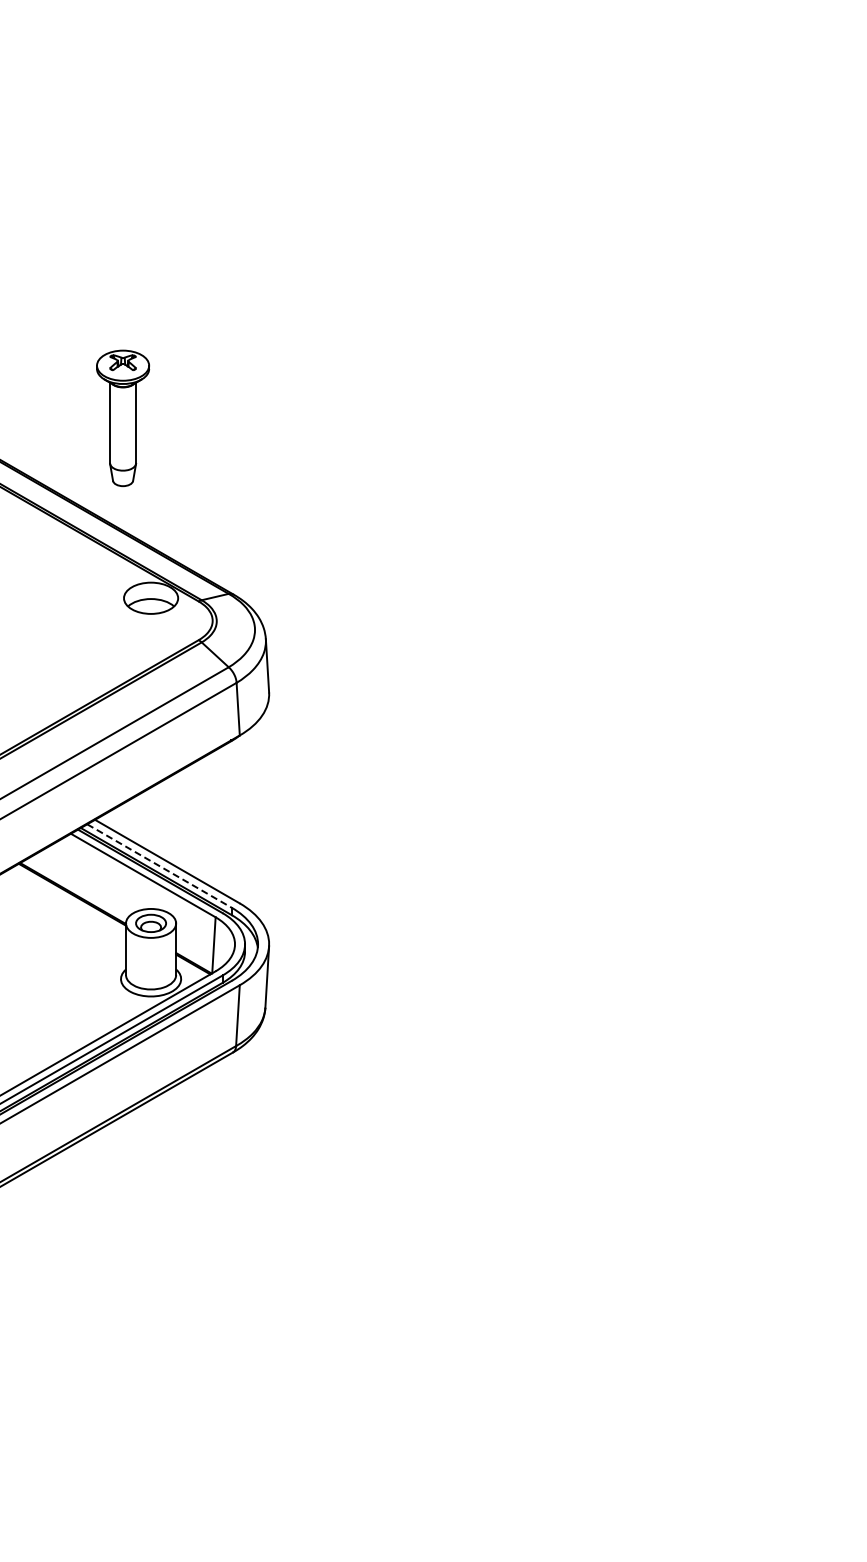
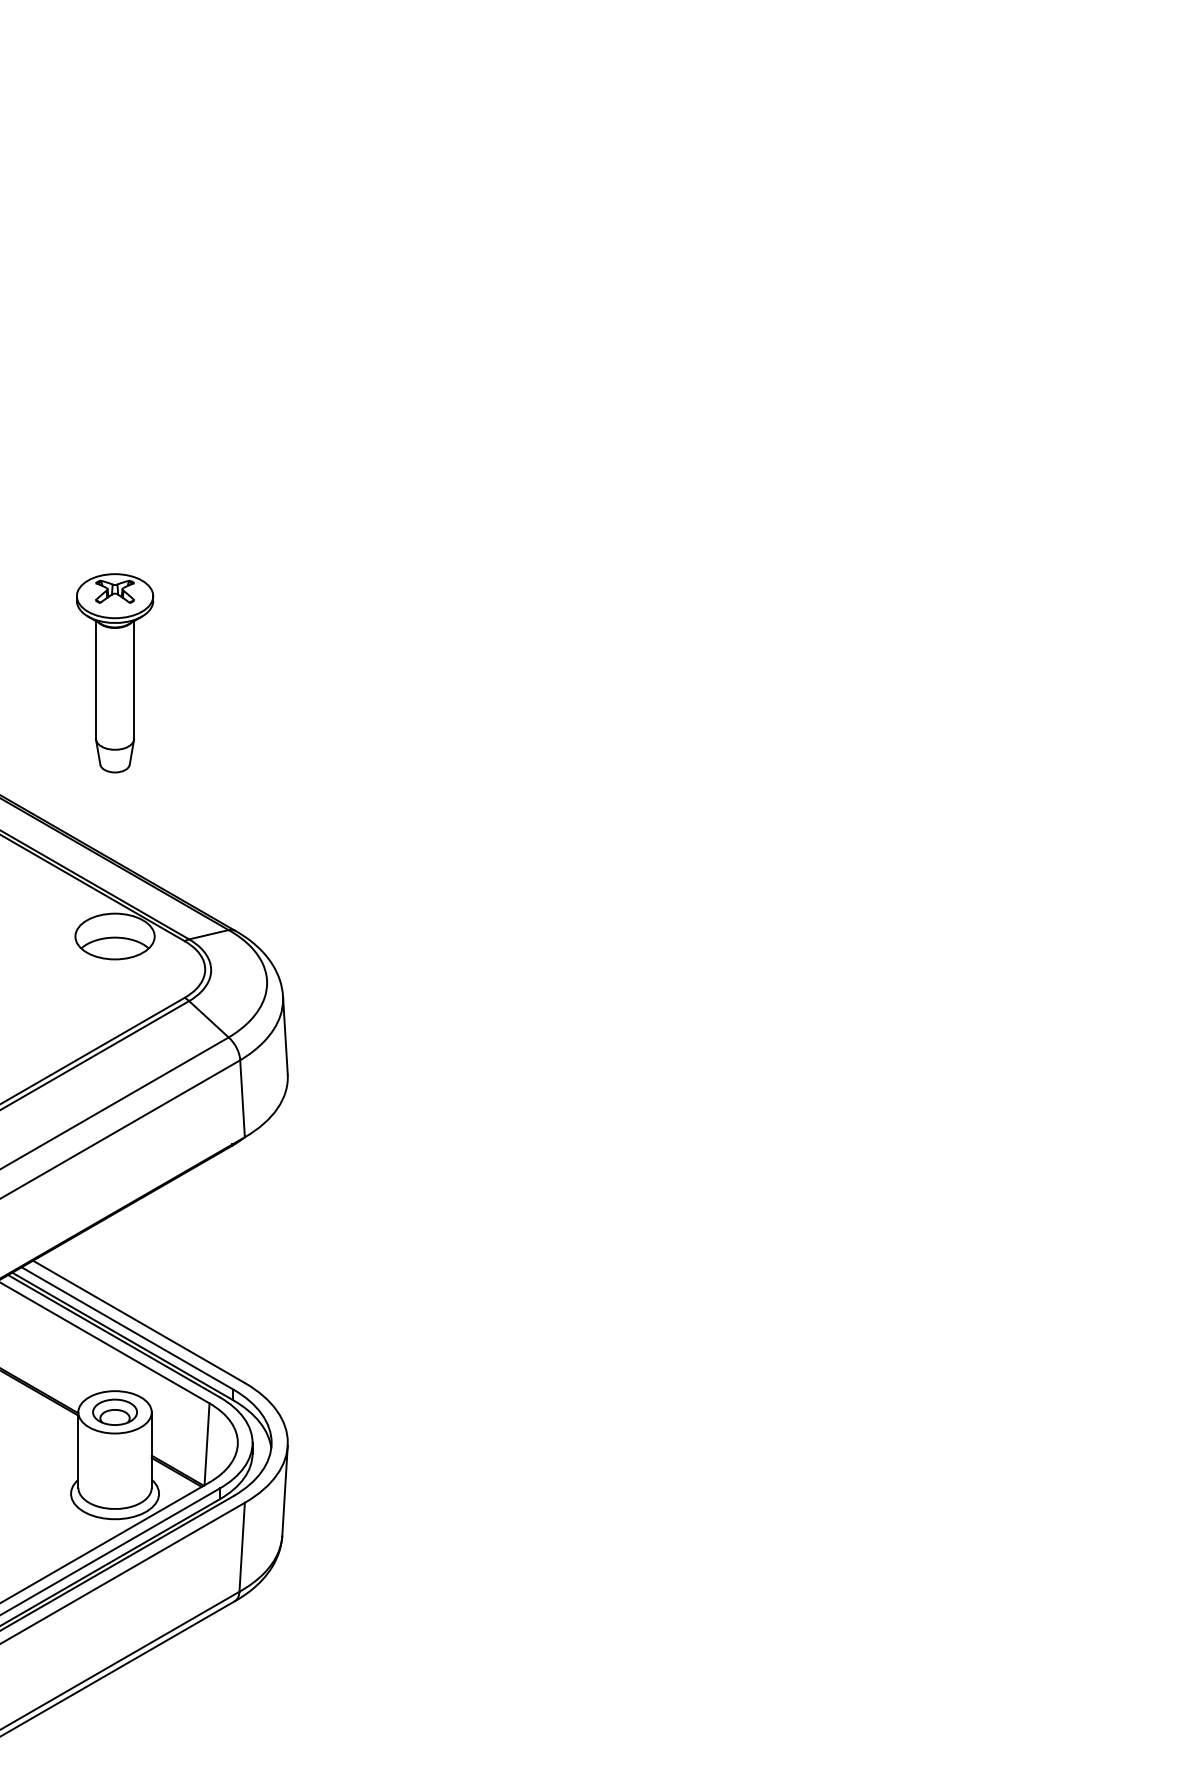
part: (123, 418) -> (115, 673), moved
line: (159, 866) -> (127, 1329), dashed -> solid

